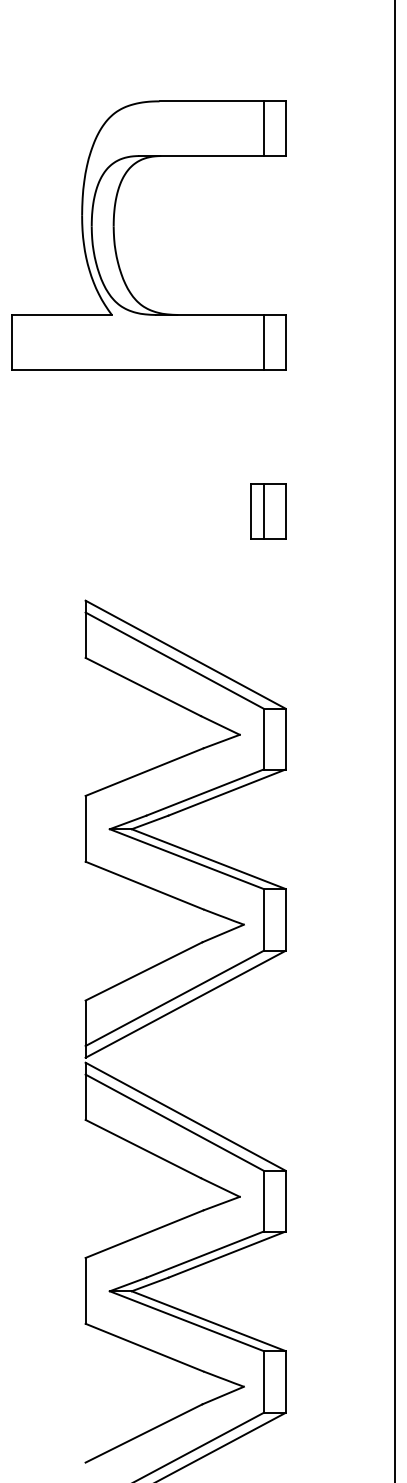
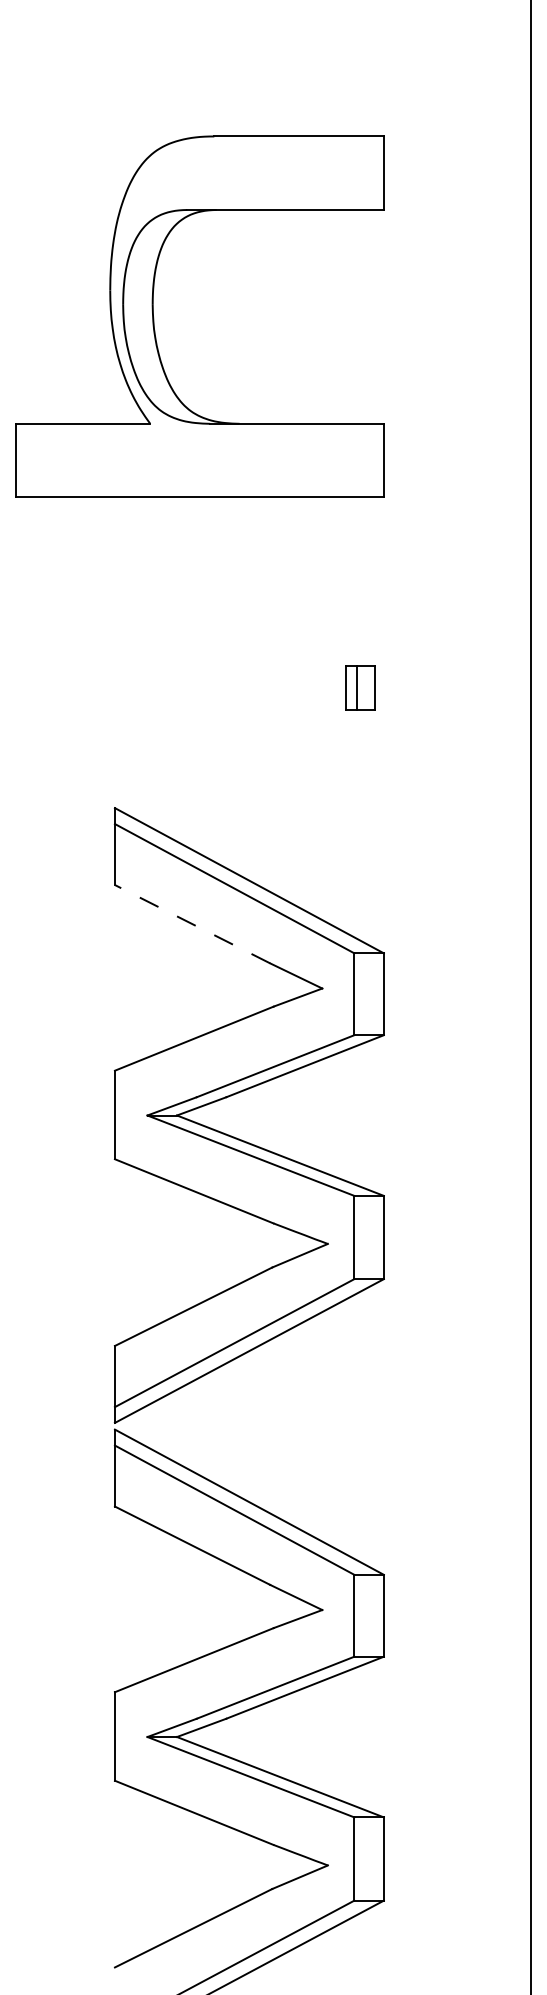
line: (263, 128) -> (354, 172), removed
line: (263, 342) -> (354, 460), removed
part: (268, 511) -> (360, 688), size x0.6
line: (143, 687) -> (192, 924), solid -> dashed

